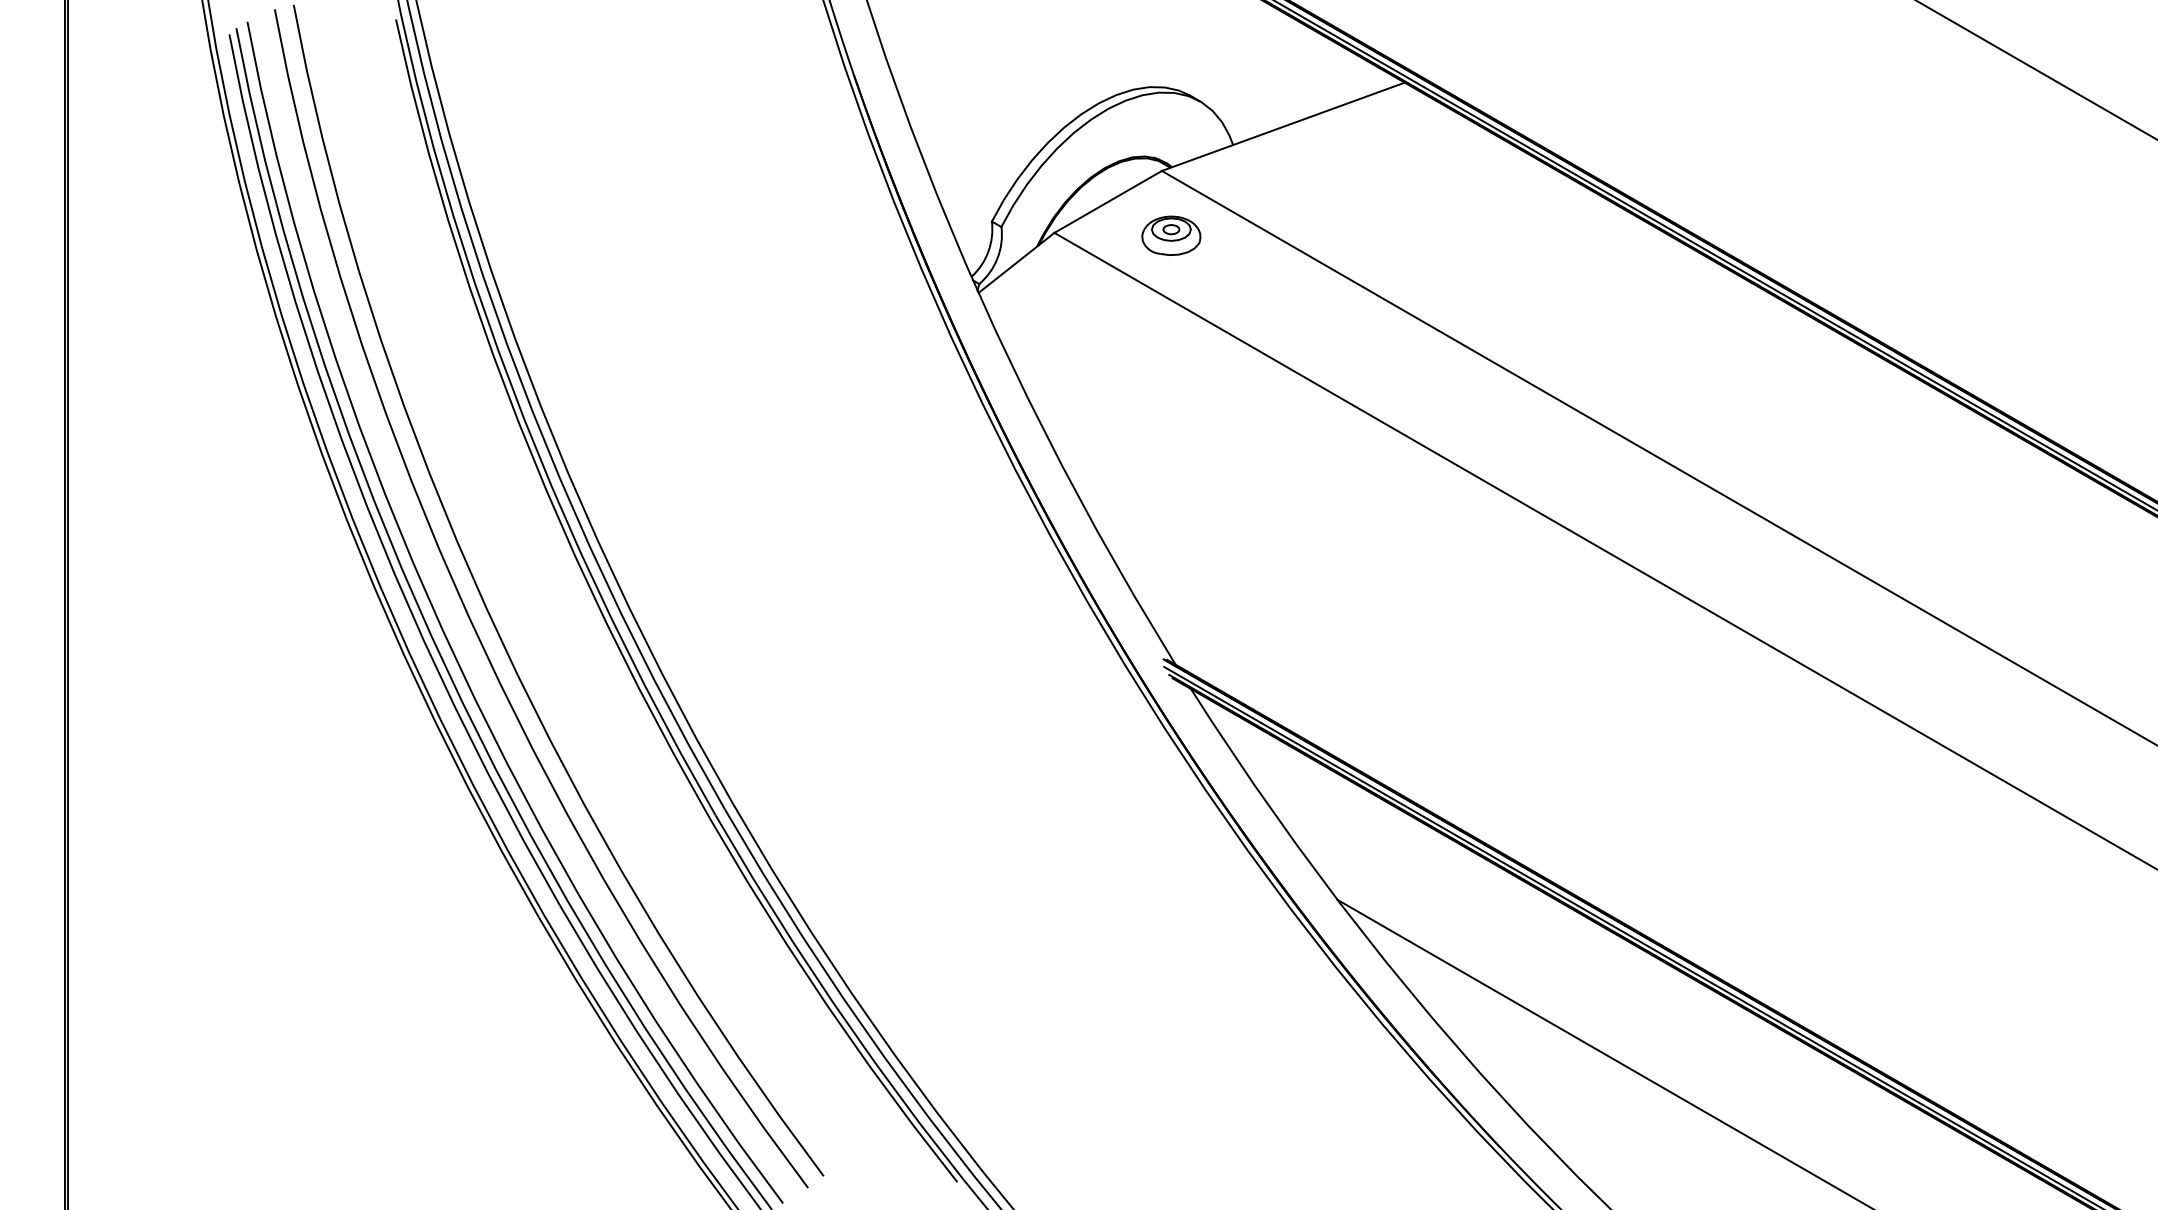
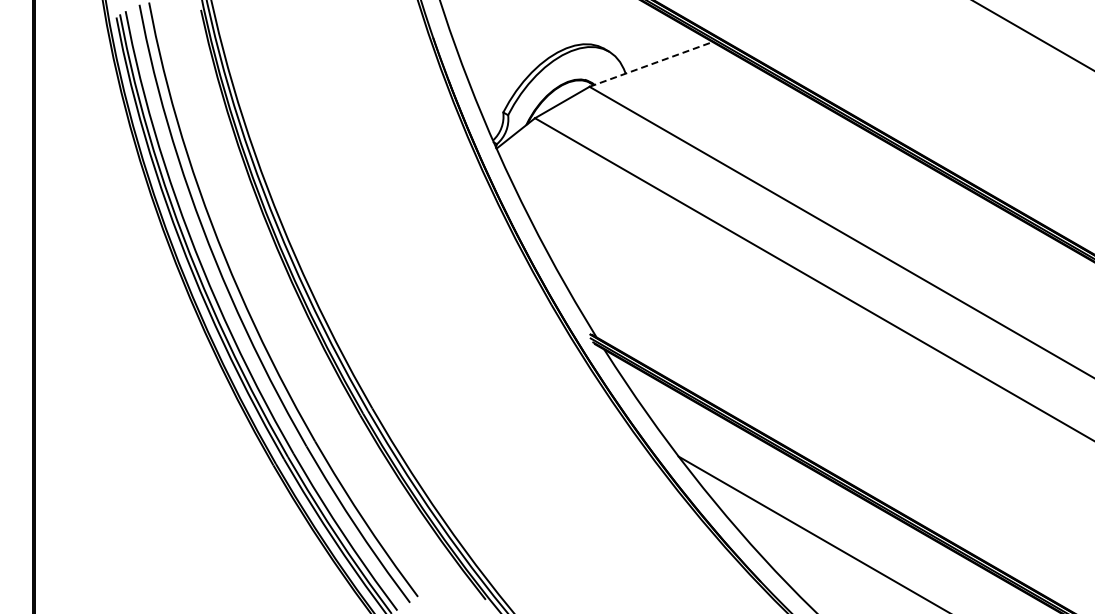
line: (1284, 126) -> (651, 64), solid -> dashed
part: (1169, 235) -> (593, 119), removed

